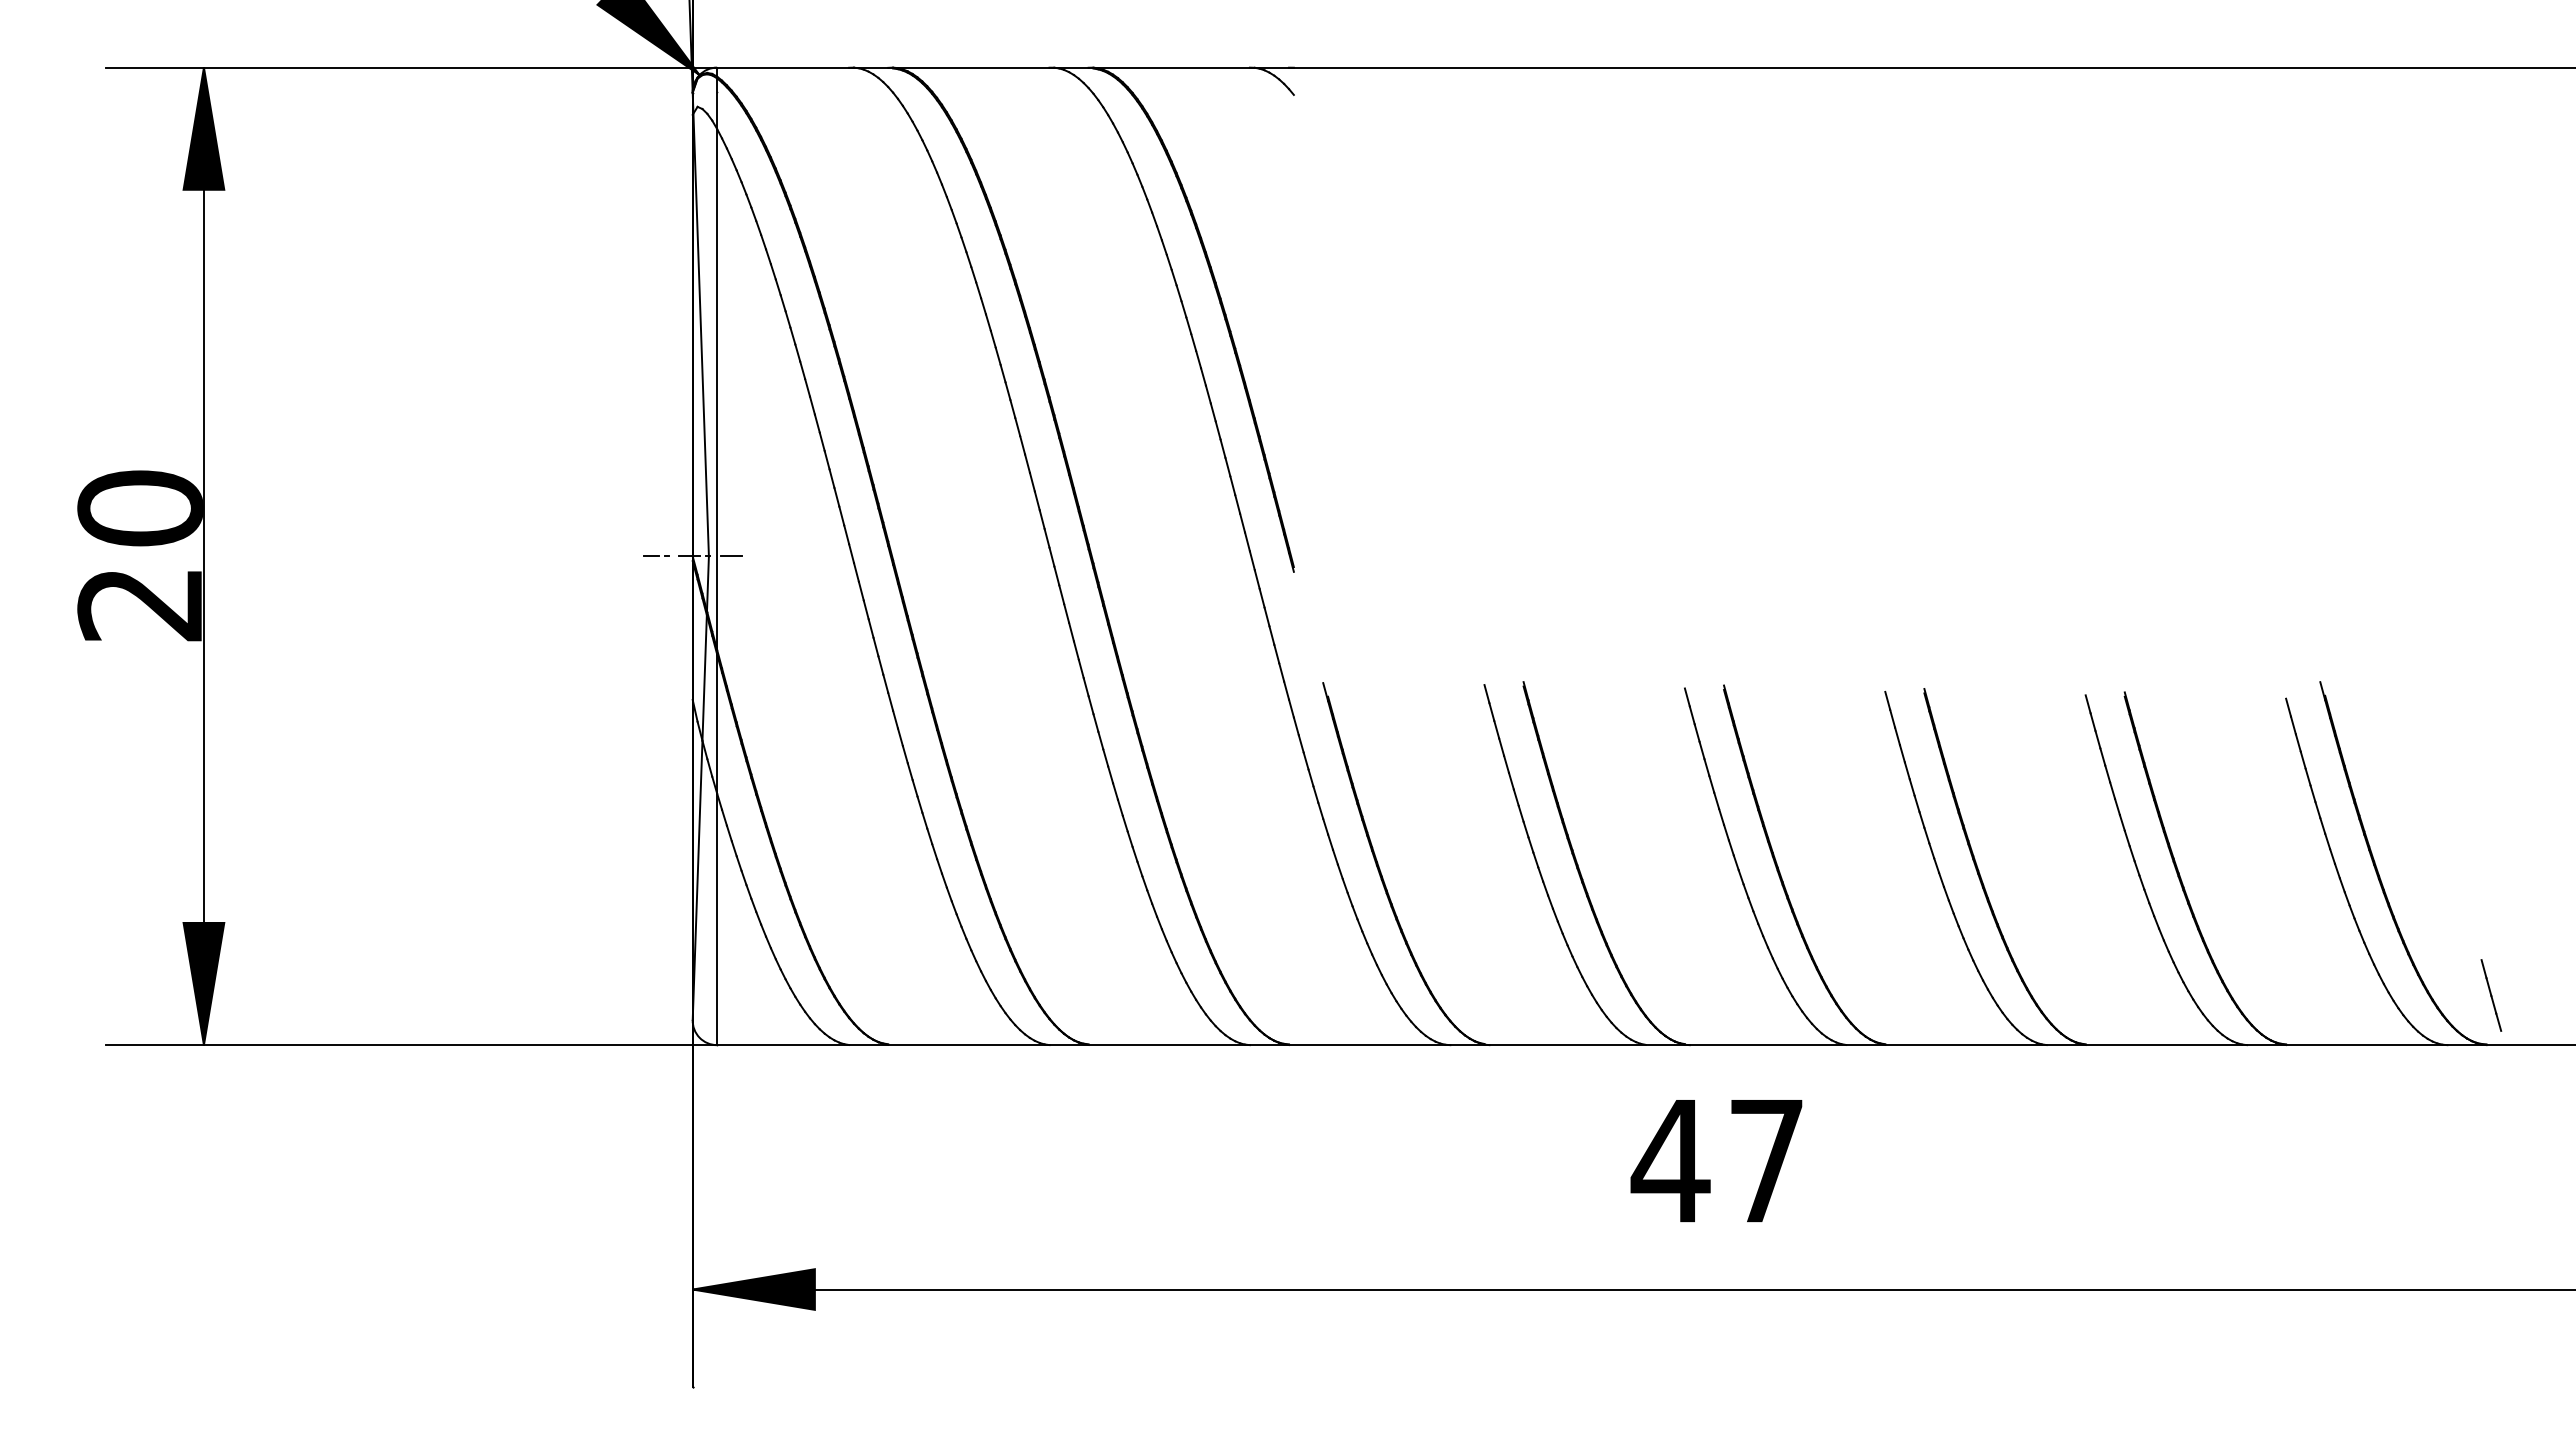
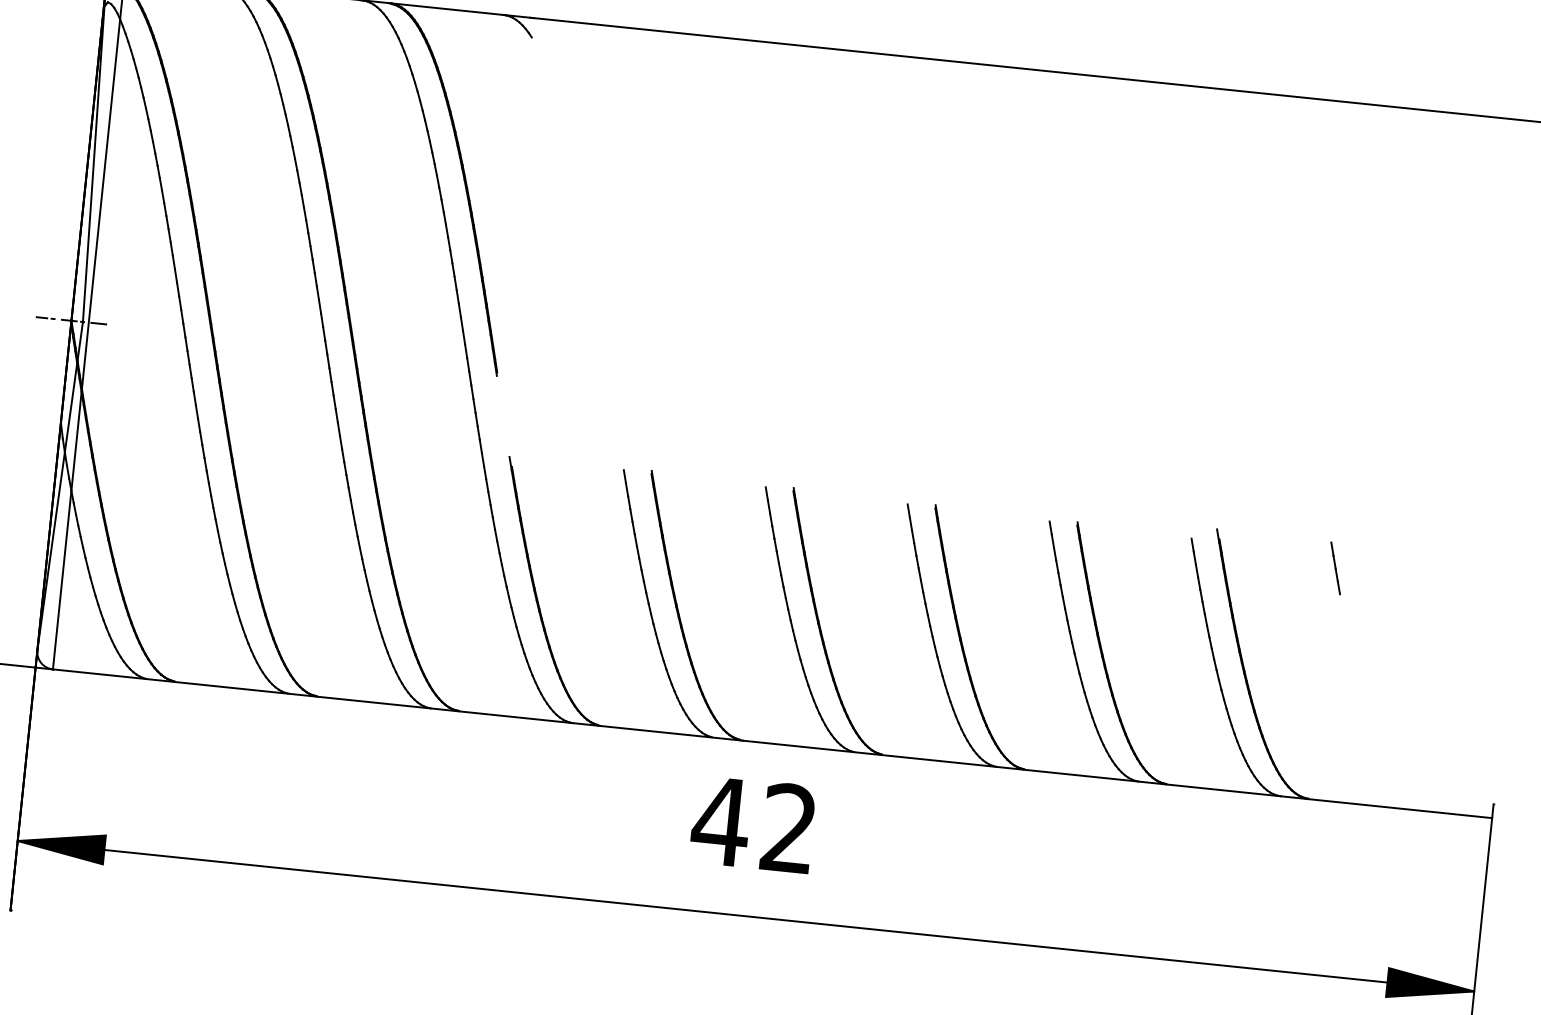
line: (2491, 995) -> (1335, 568), moved
text: (1766, 1159) -> (789, 827), 47 -> 42

